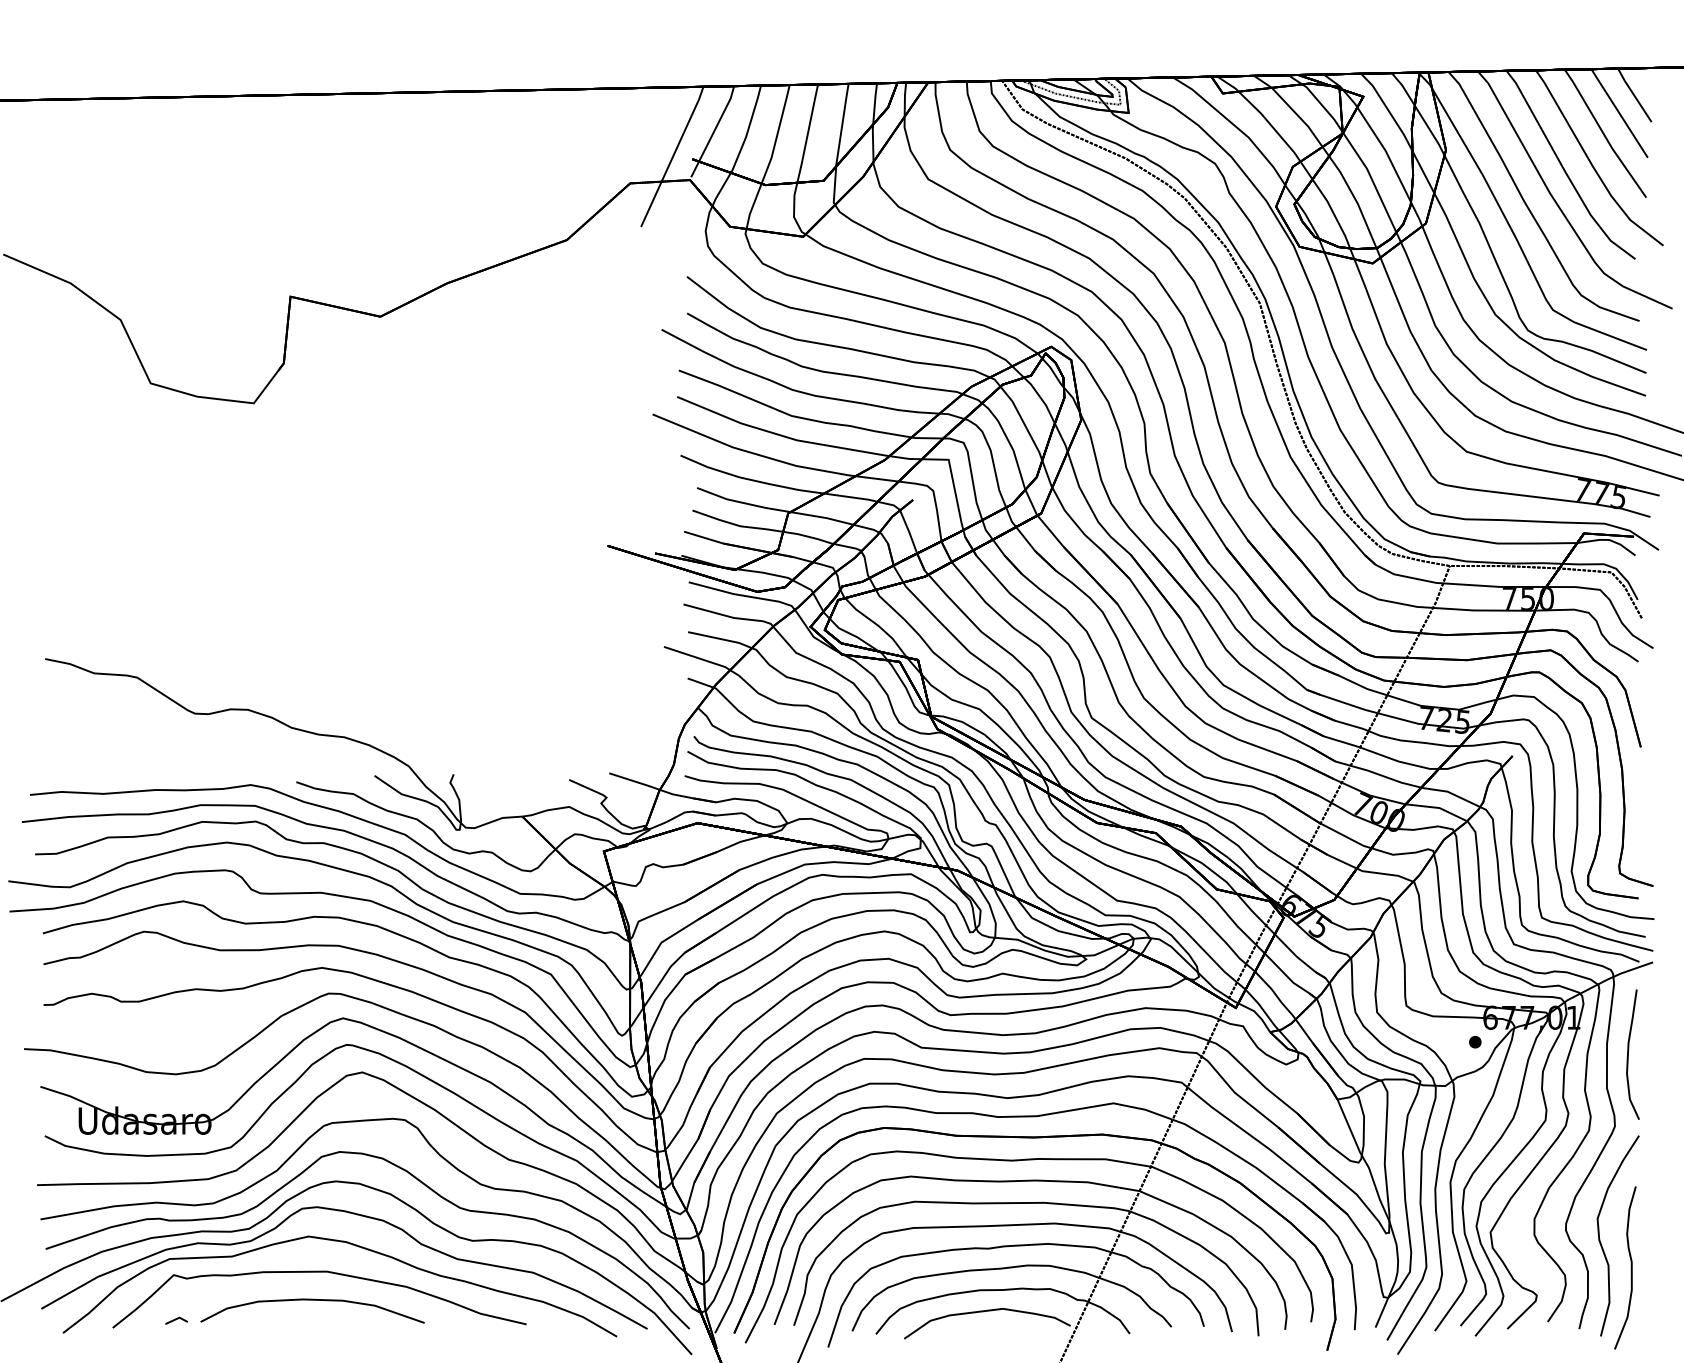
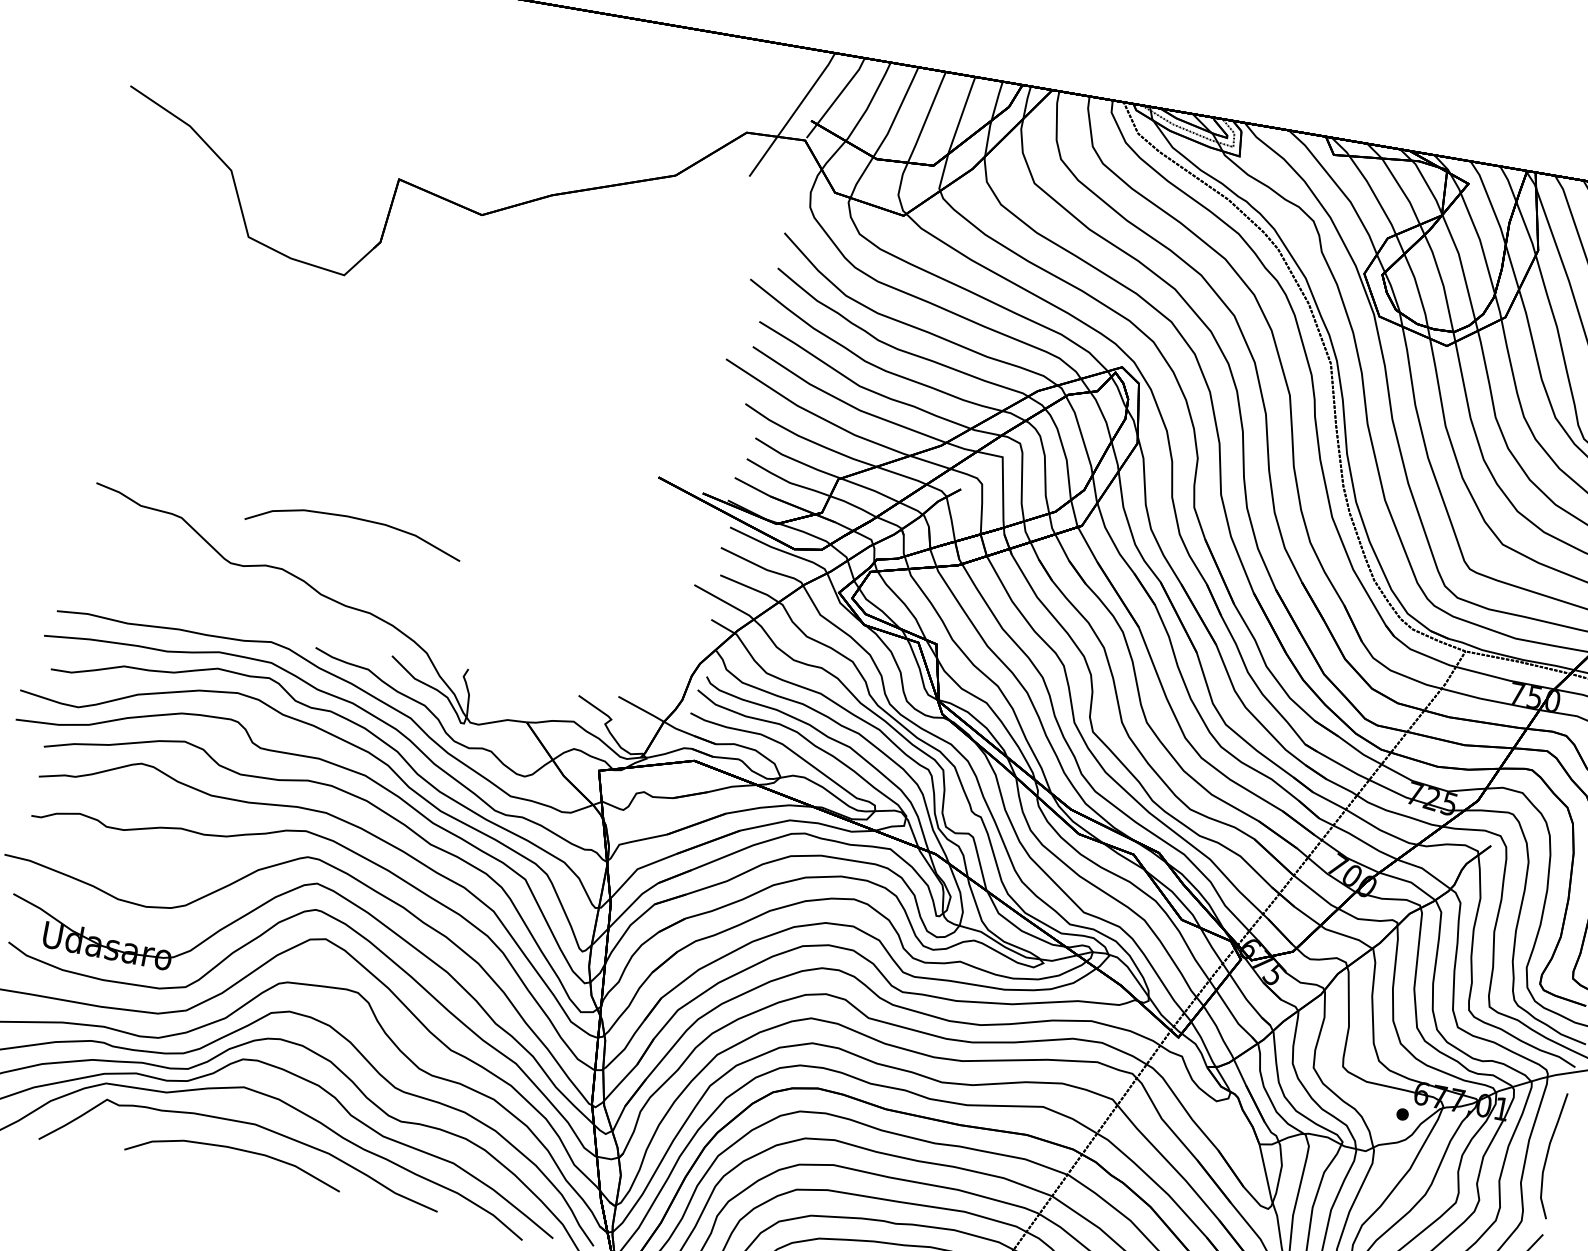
curve: (312, 645) -> (356, 519), added
line: (176, 1320) -> (101, 1143), removed

